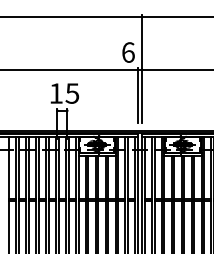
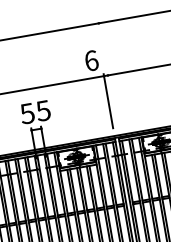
line: (142, 68) -> (108, 74), removed
text: (55, 93) -> (26, 113), 15 -> 55

